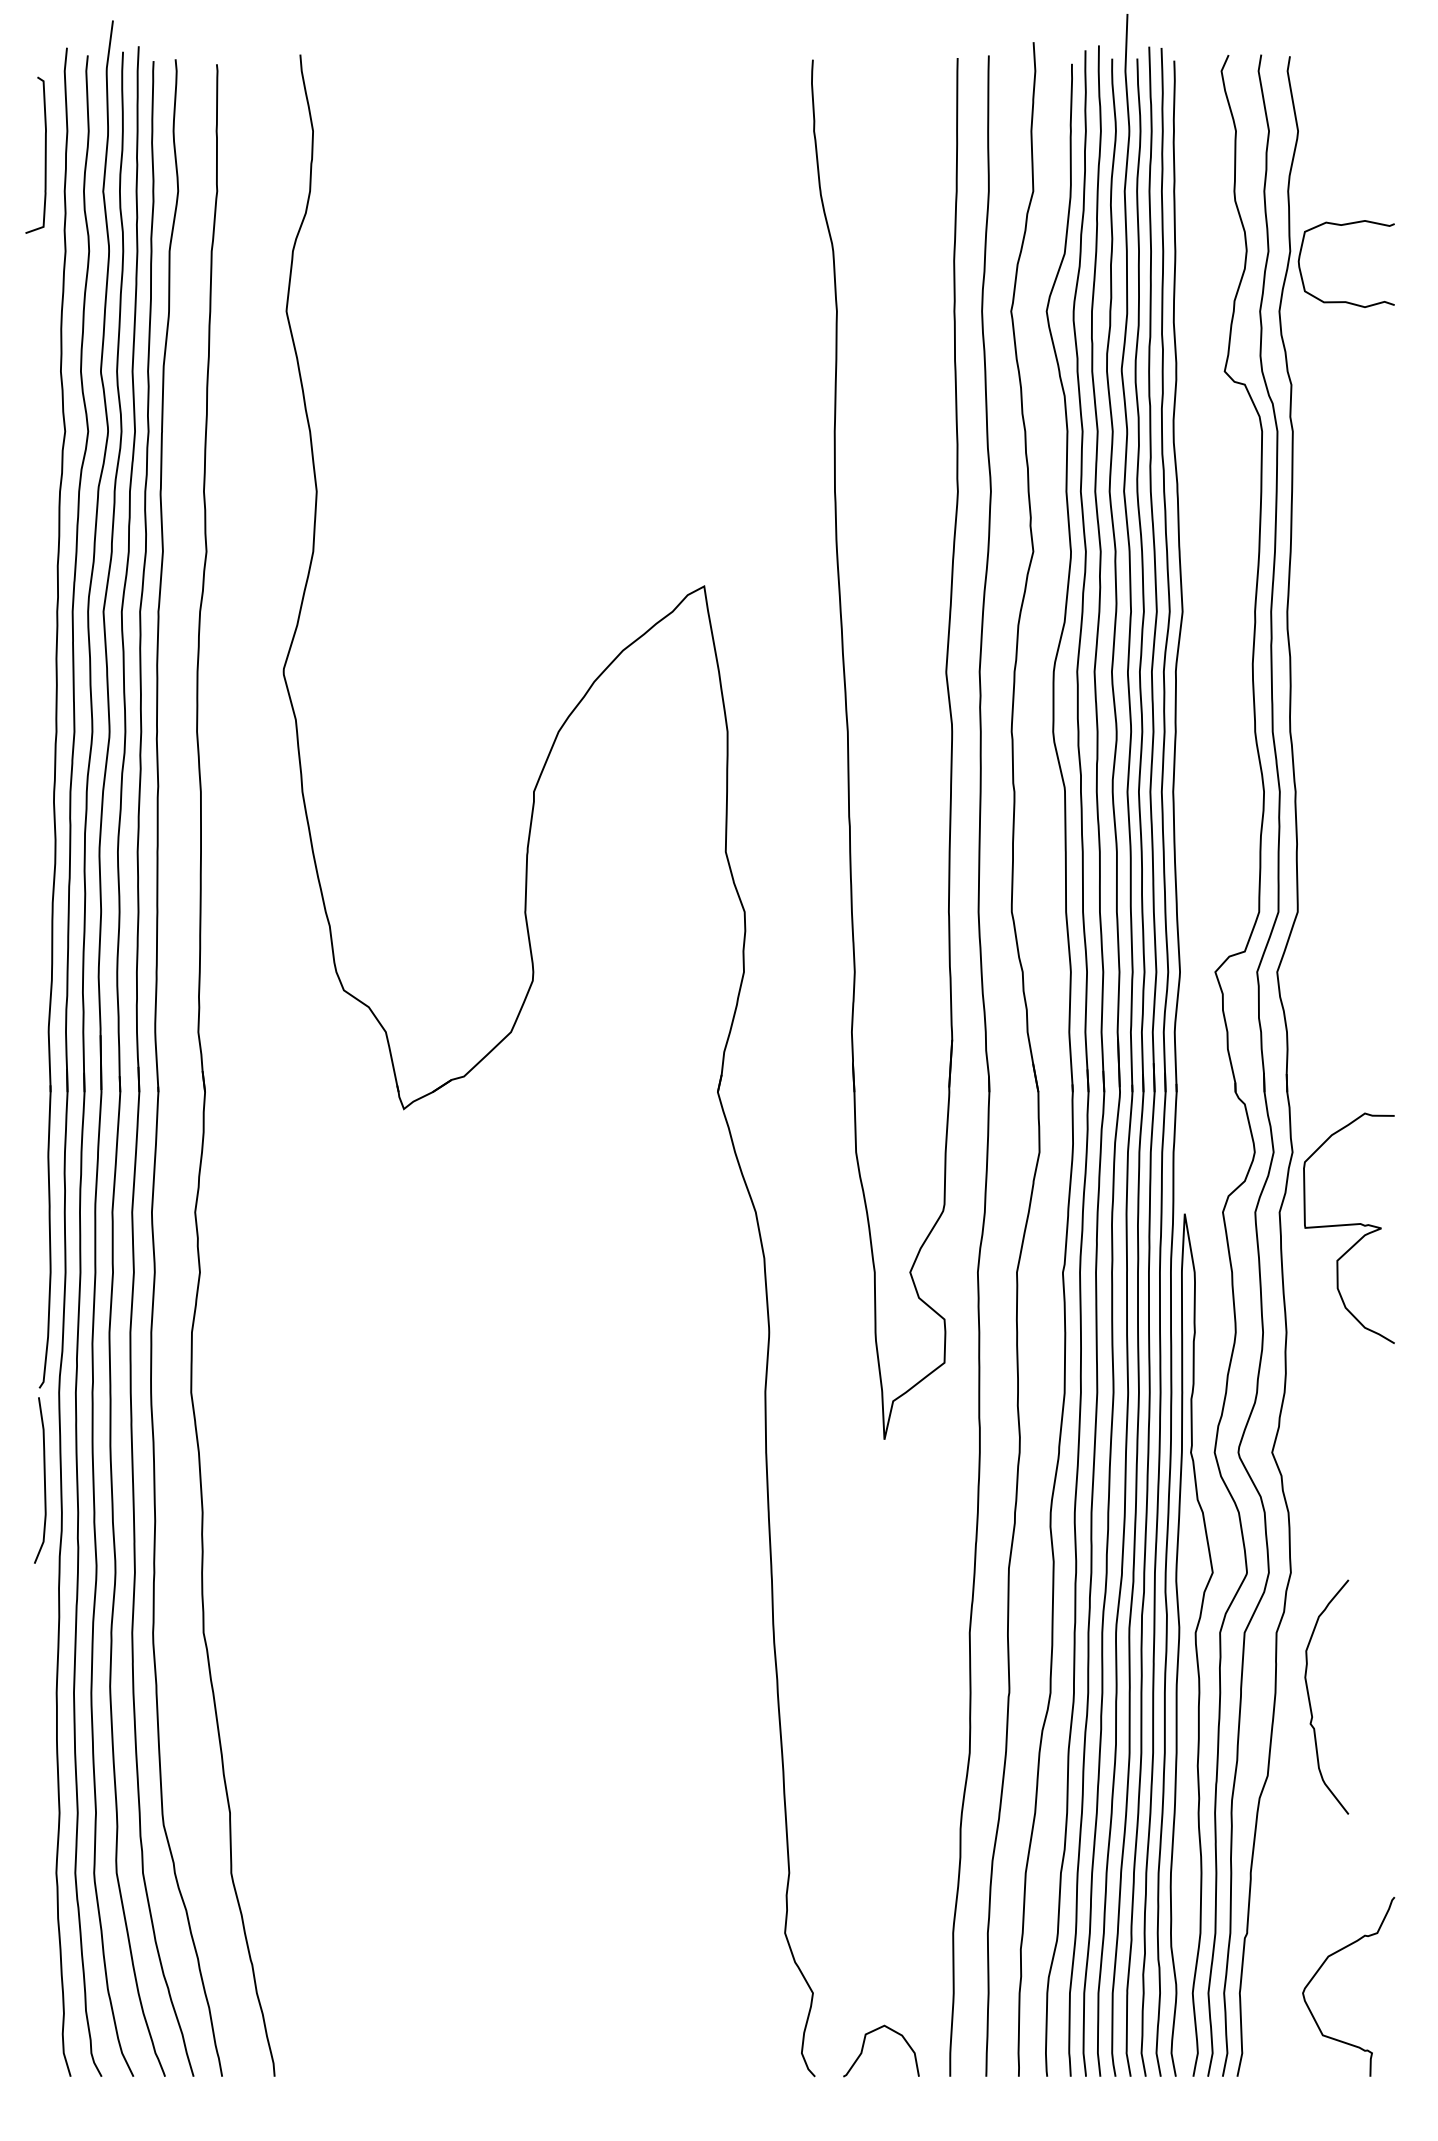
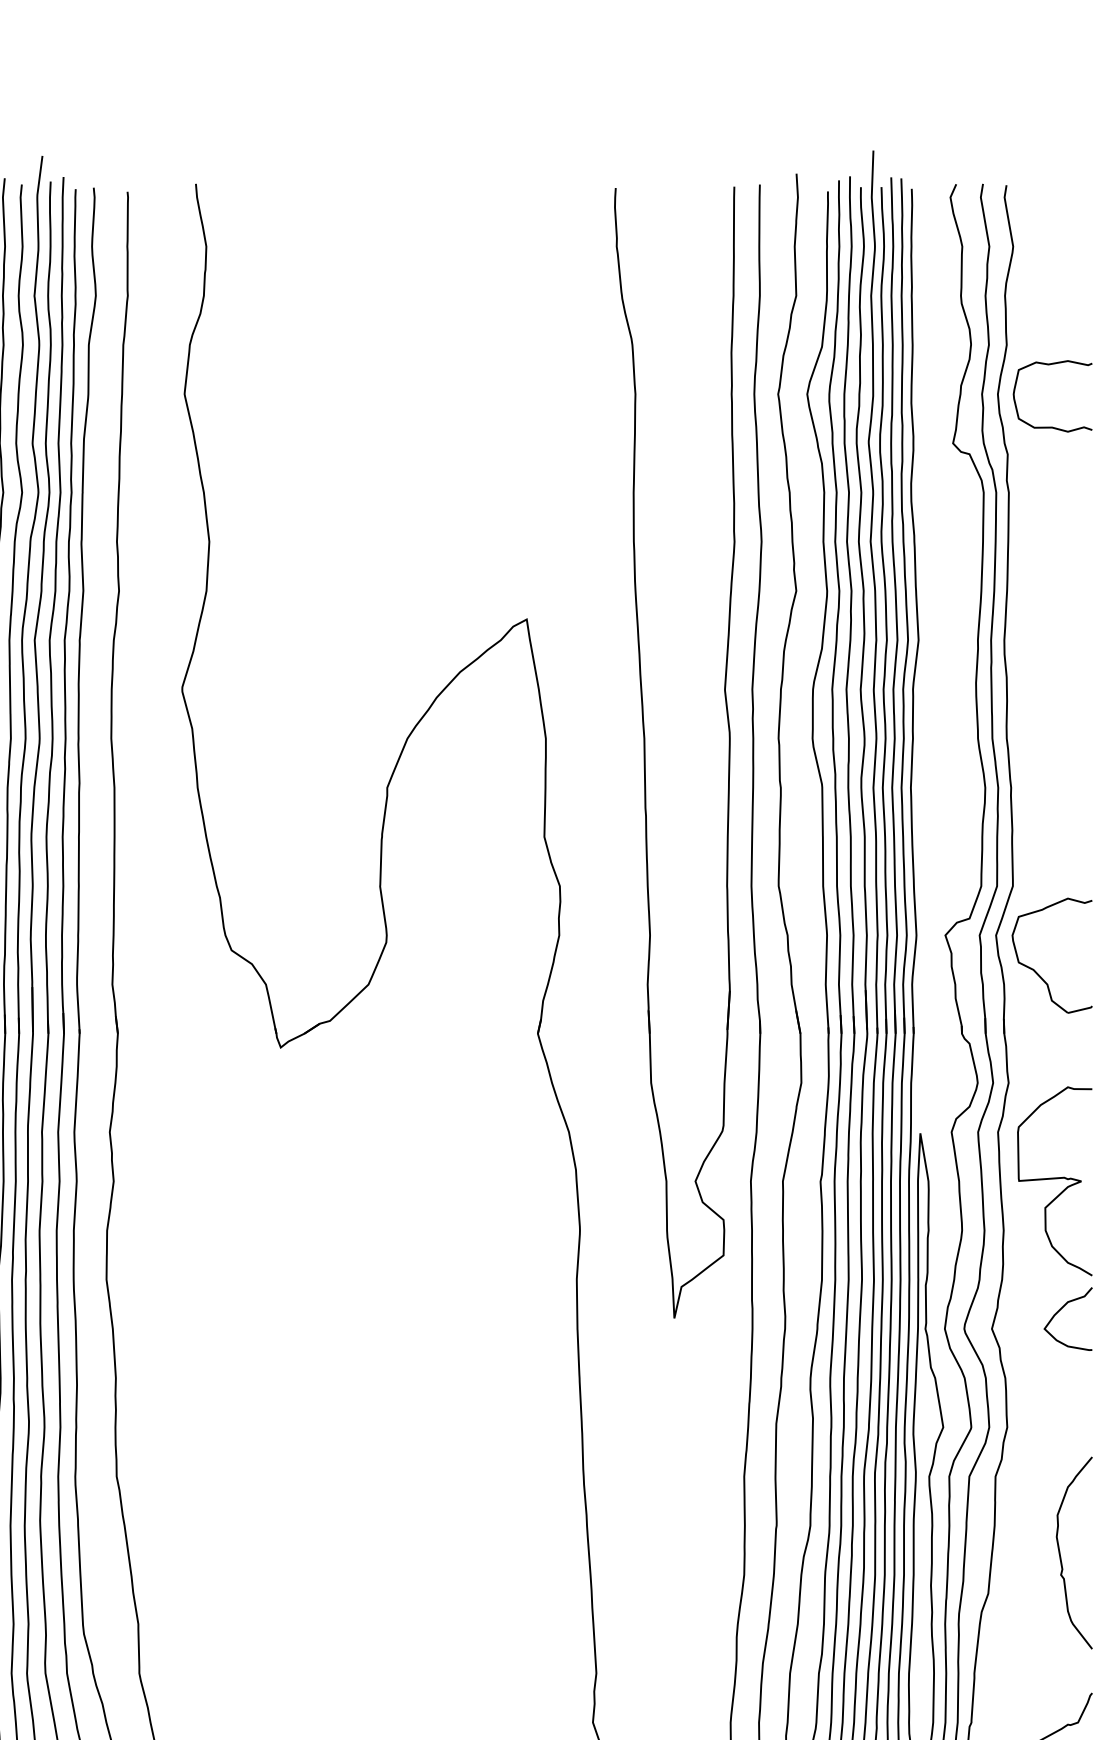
curve: (1345, 225) -> (1052, 364), moved
part: (1325, 1015) -> (1035, 970), added
curve: (1348, 1225) -> (1054, 1178), moved
curve: (1355, 1430) -> (1060, 1310), added
curve: (1310, 1700) -> (1061, 1555), moved

